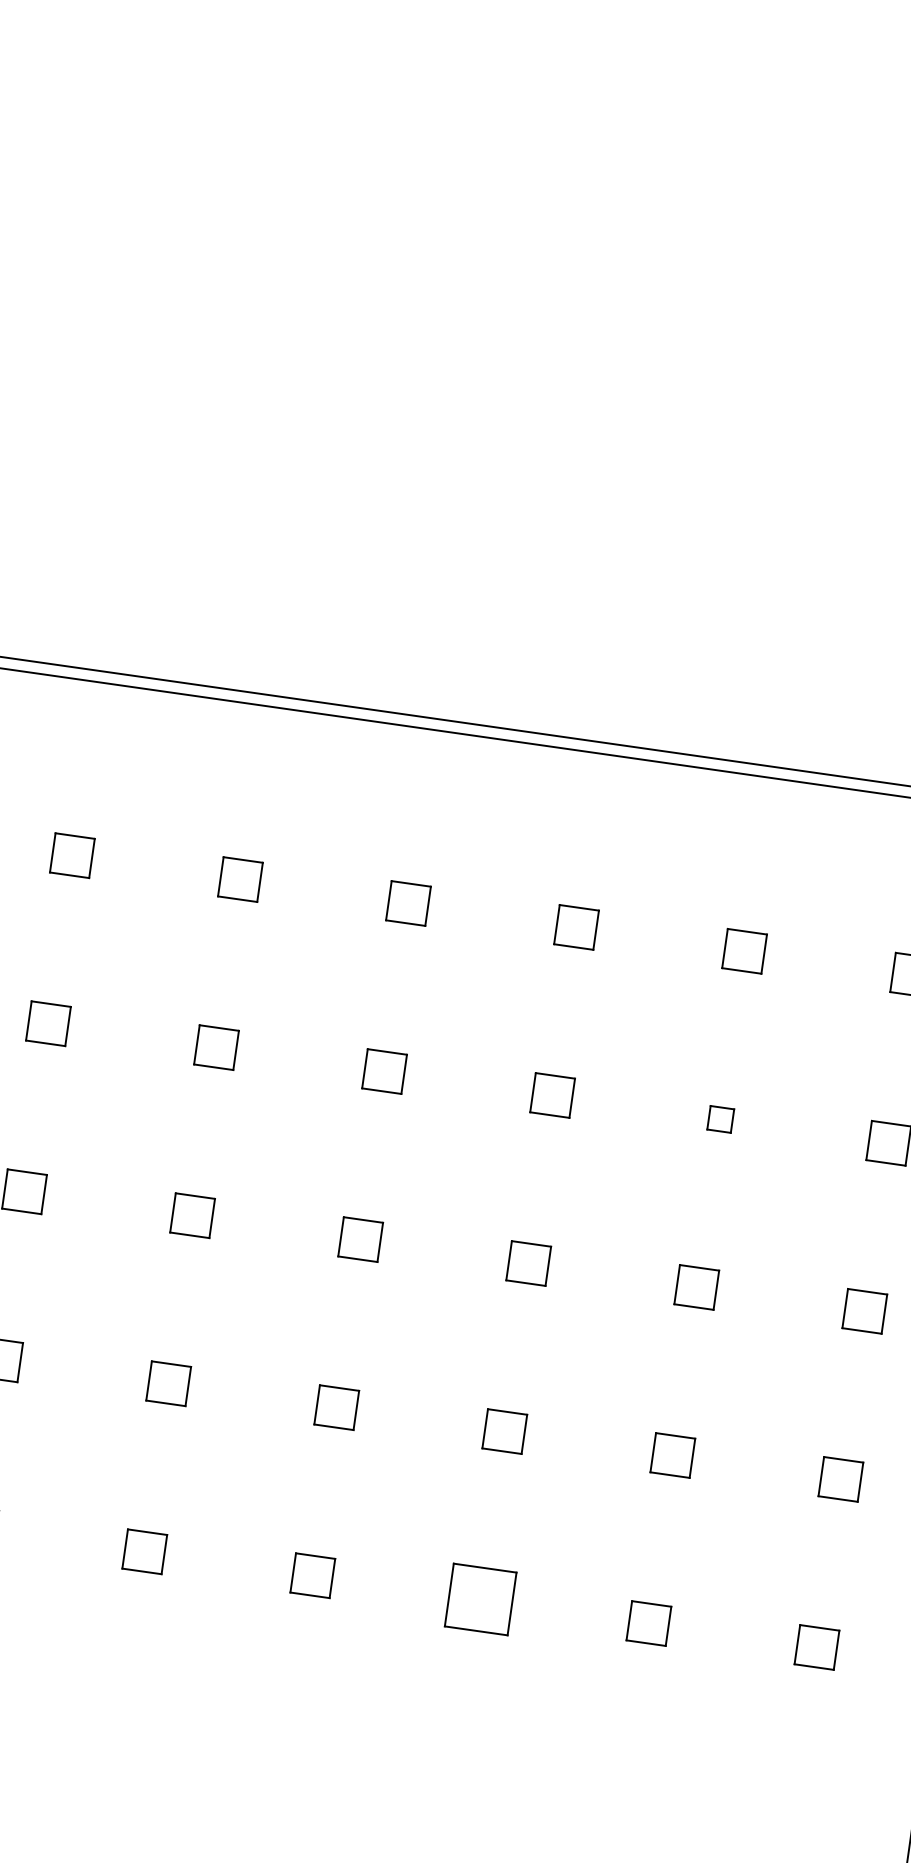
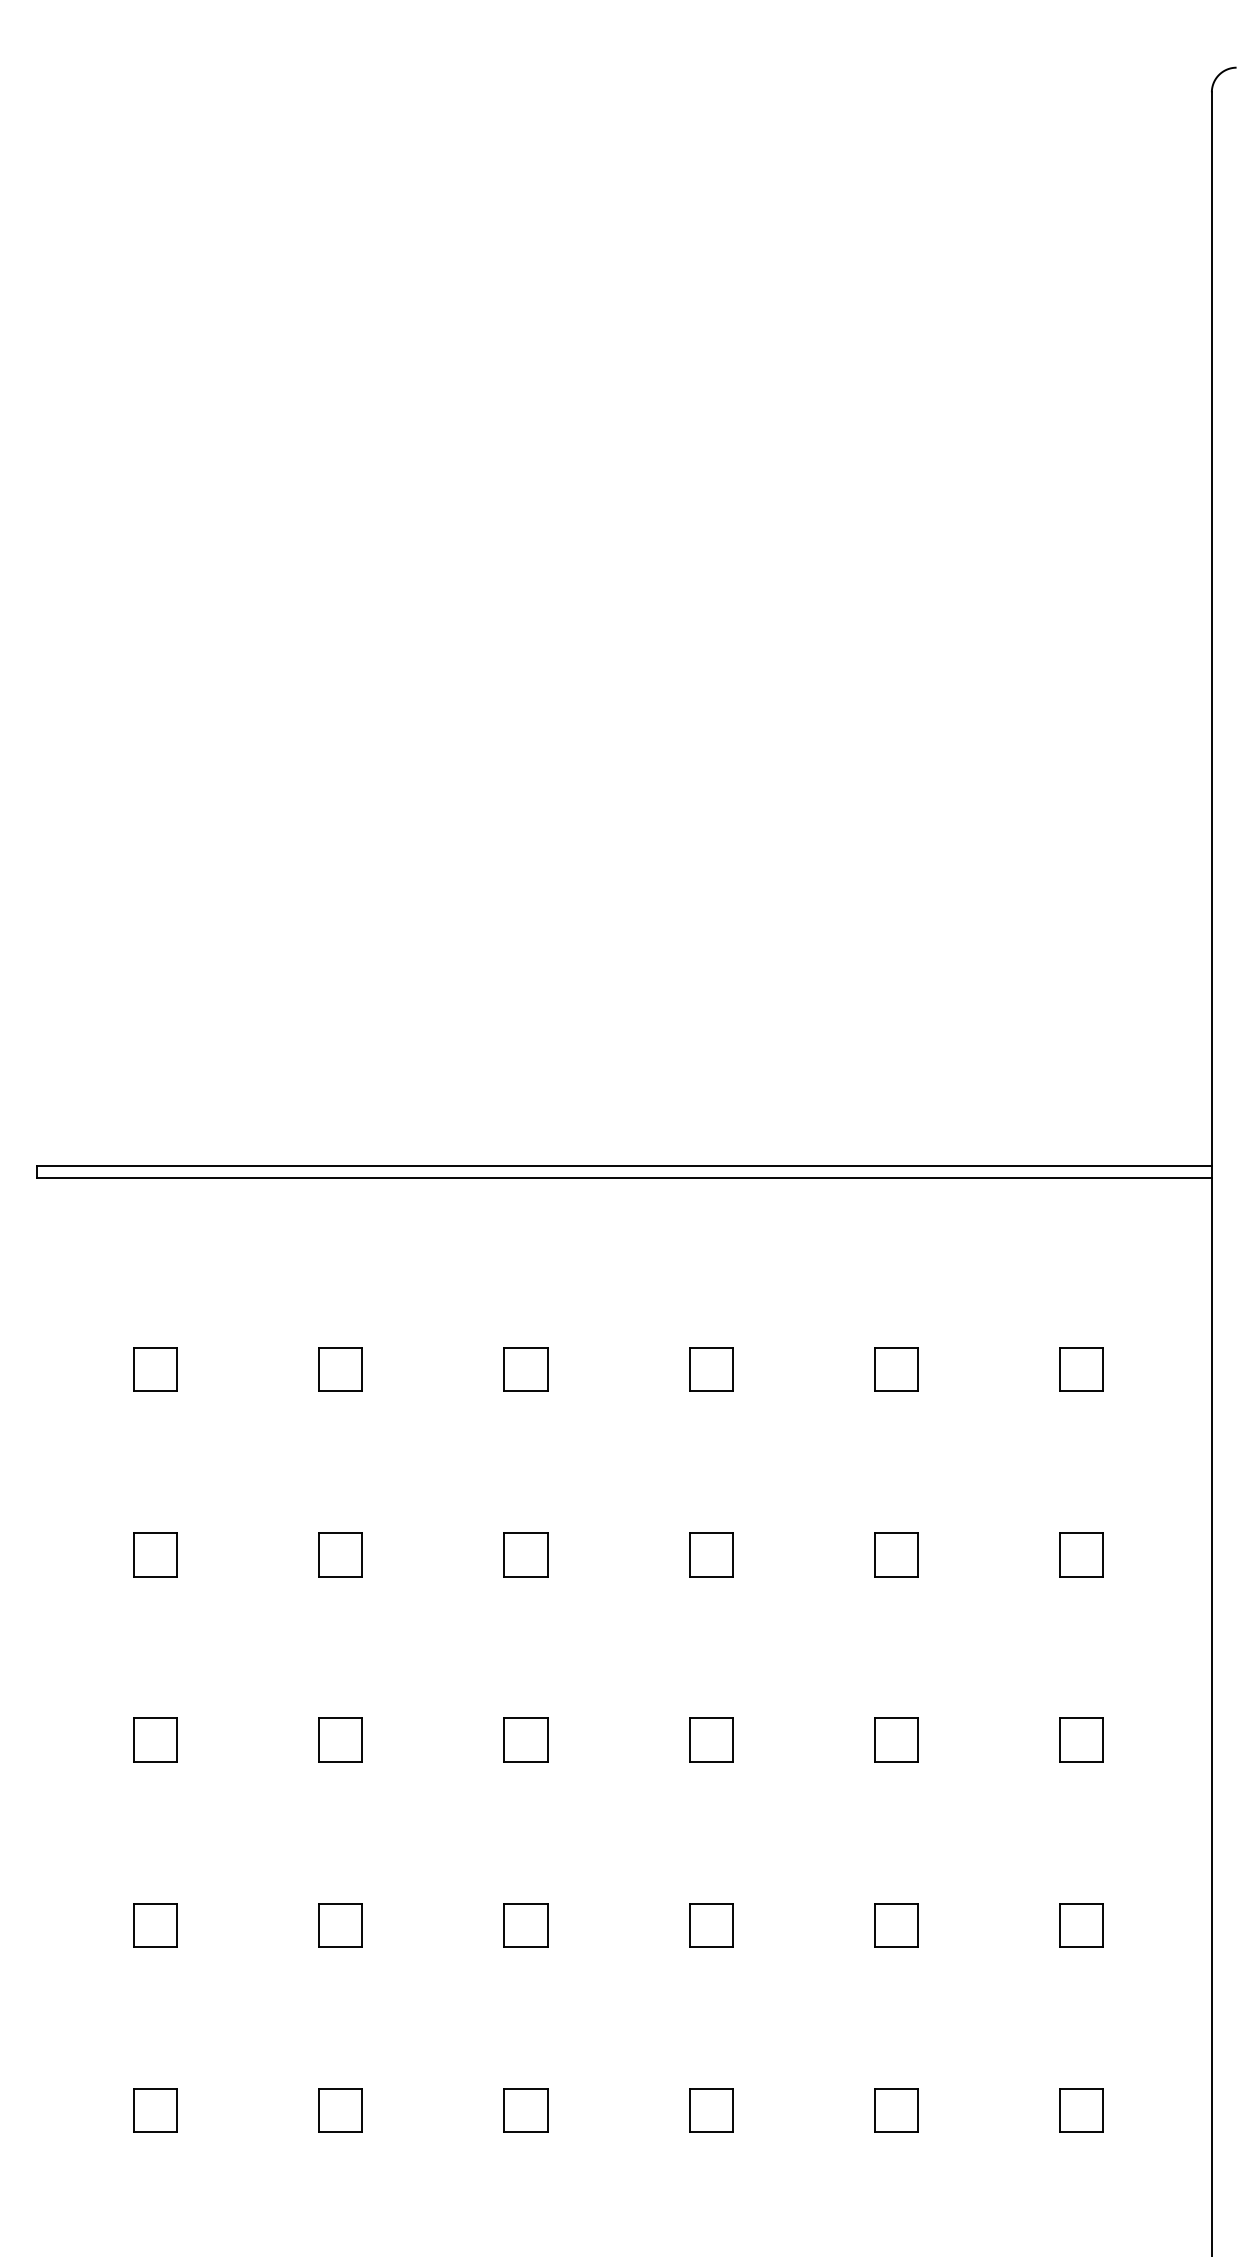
part: (720, 1119) -> (896, 1554), size x1.67
part: (481, 1599) -> (711, 2110), size x0.62

